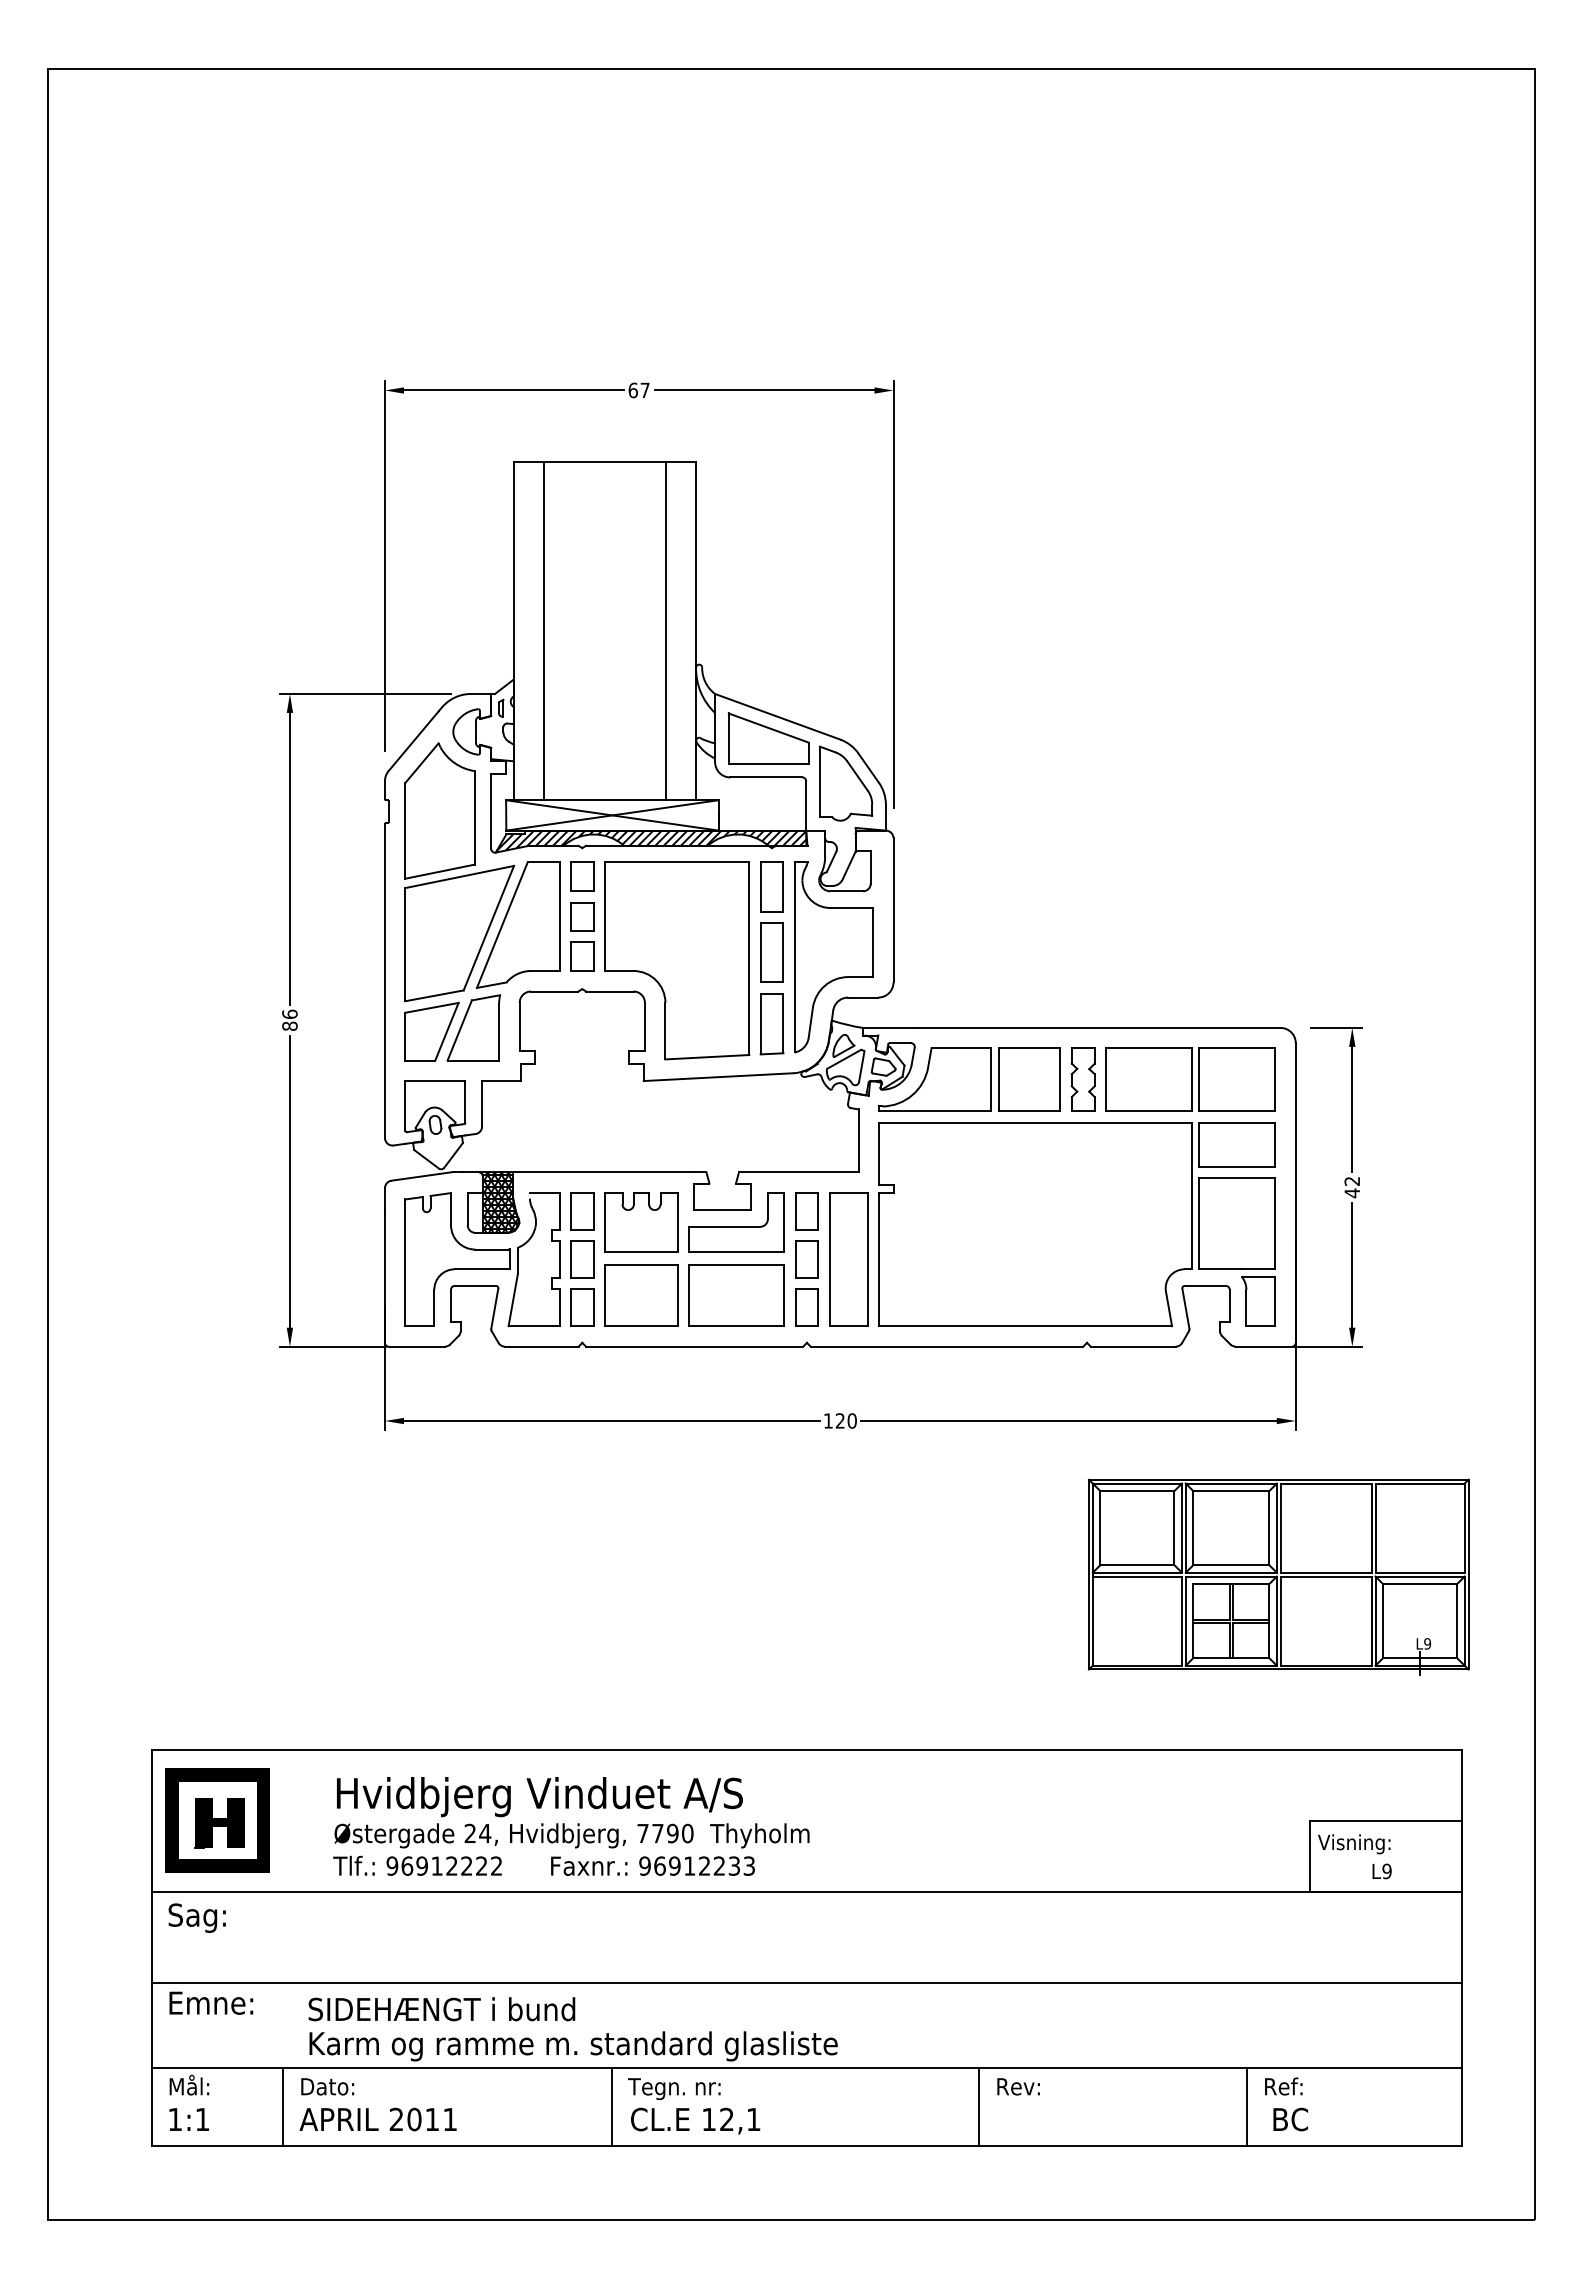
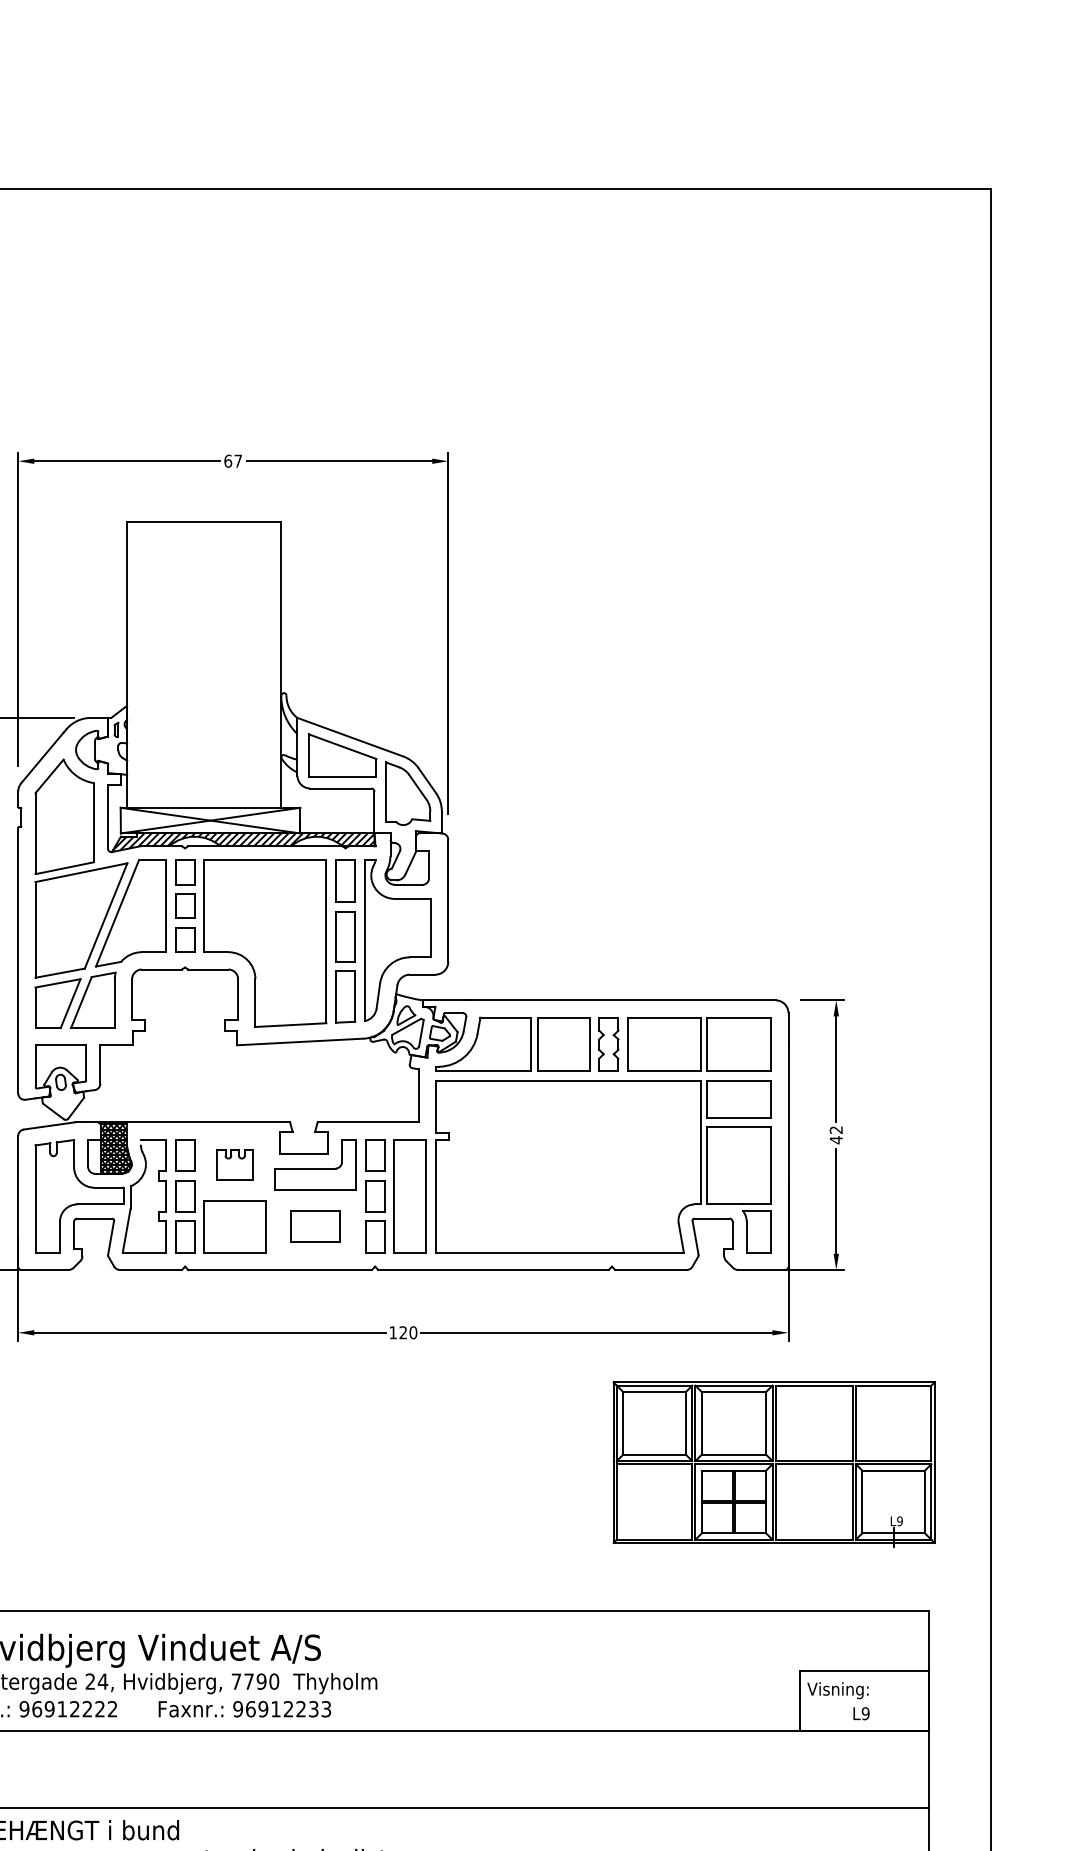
line: (544, 631) -> (153, 665), removed
line: (665, 631) -> (255, 665), removed
part: (641, 1222) -> (235, 1164), size x0.6
part: (736, 1295) -> (315, 1226), size x0.6

